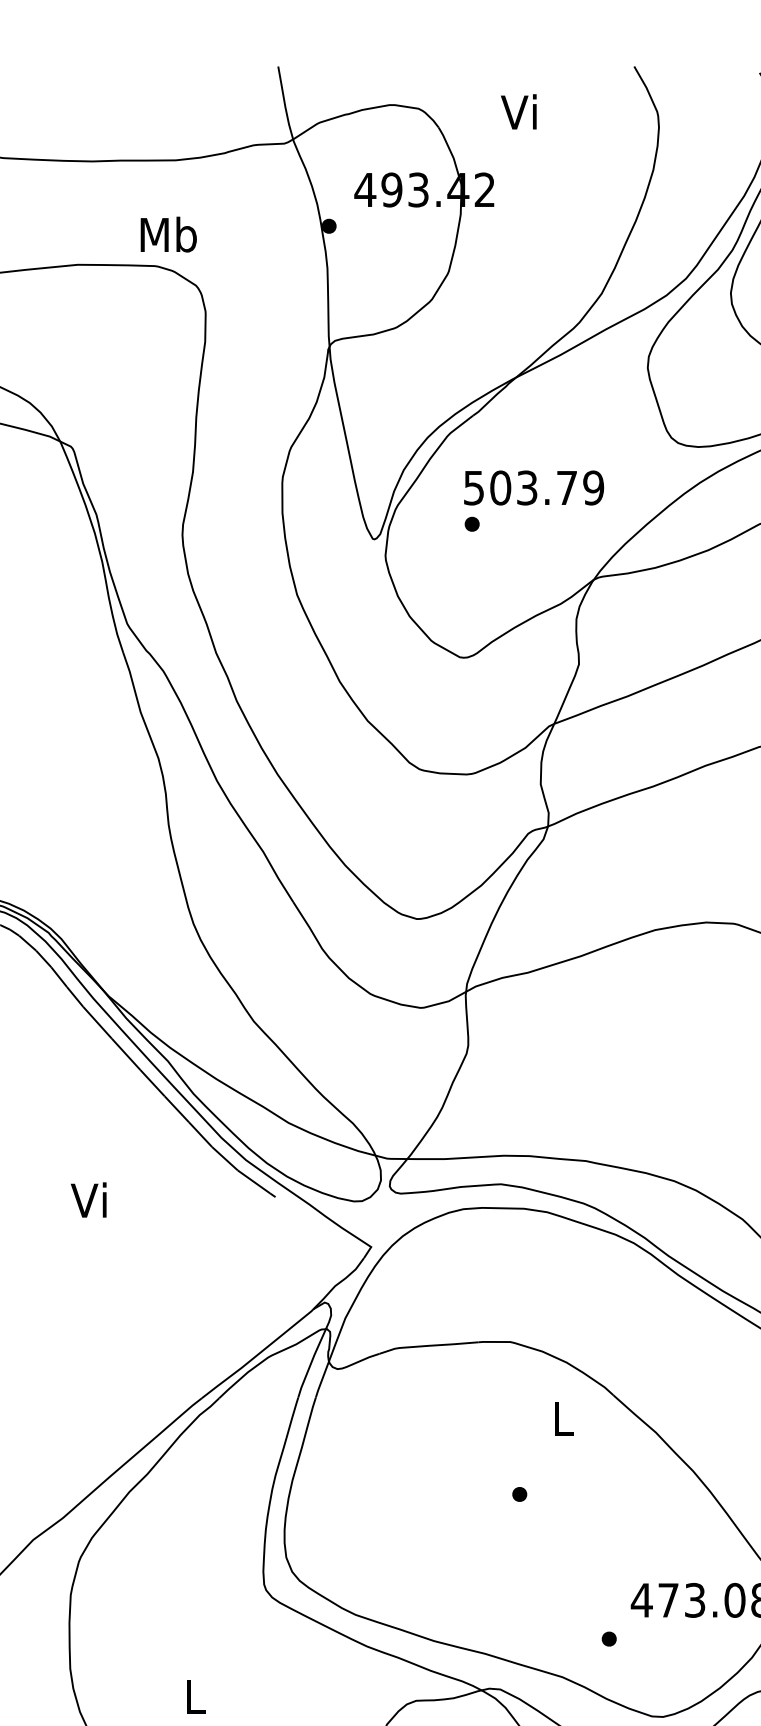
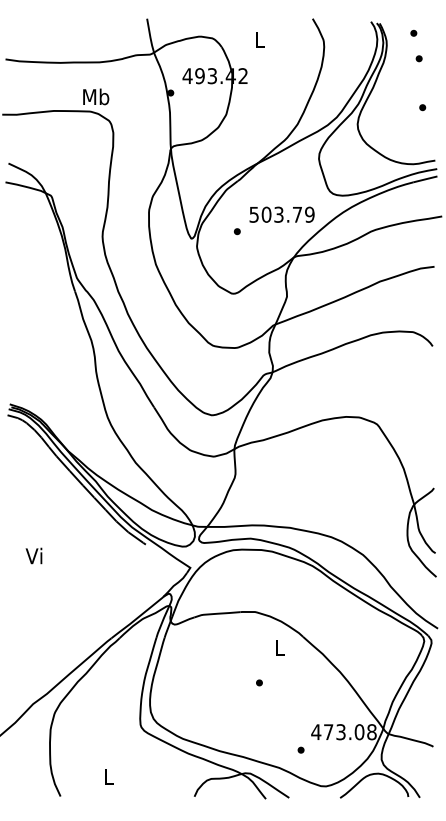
text: (517, 111) -> (258, 39), Vi -> L
text: (532, 487) -> (281, 214), moved
text: (87, 1199) -> (33, 555), moved

